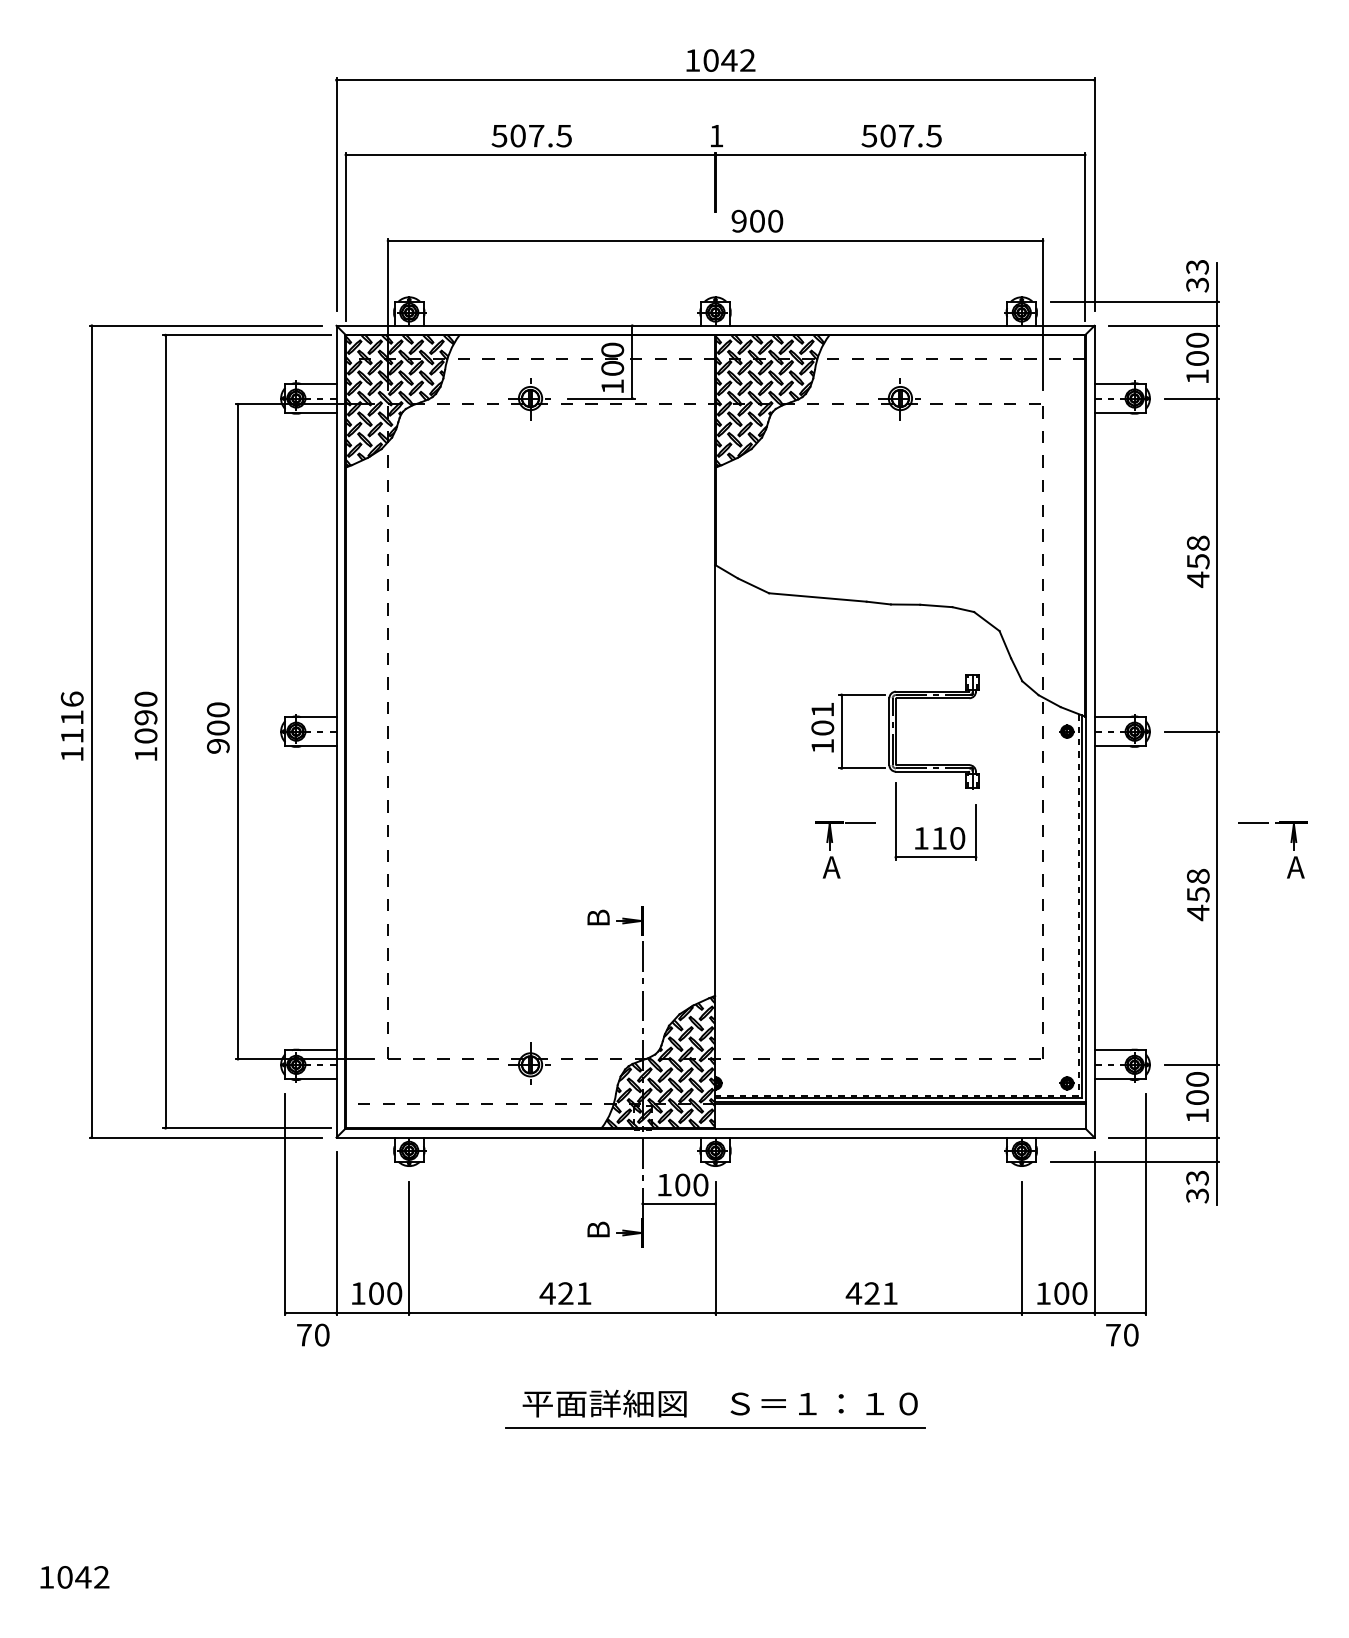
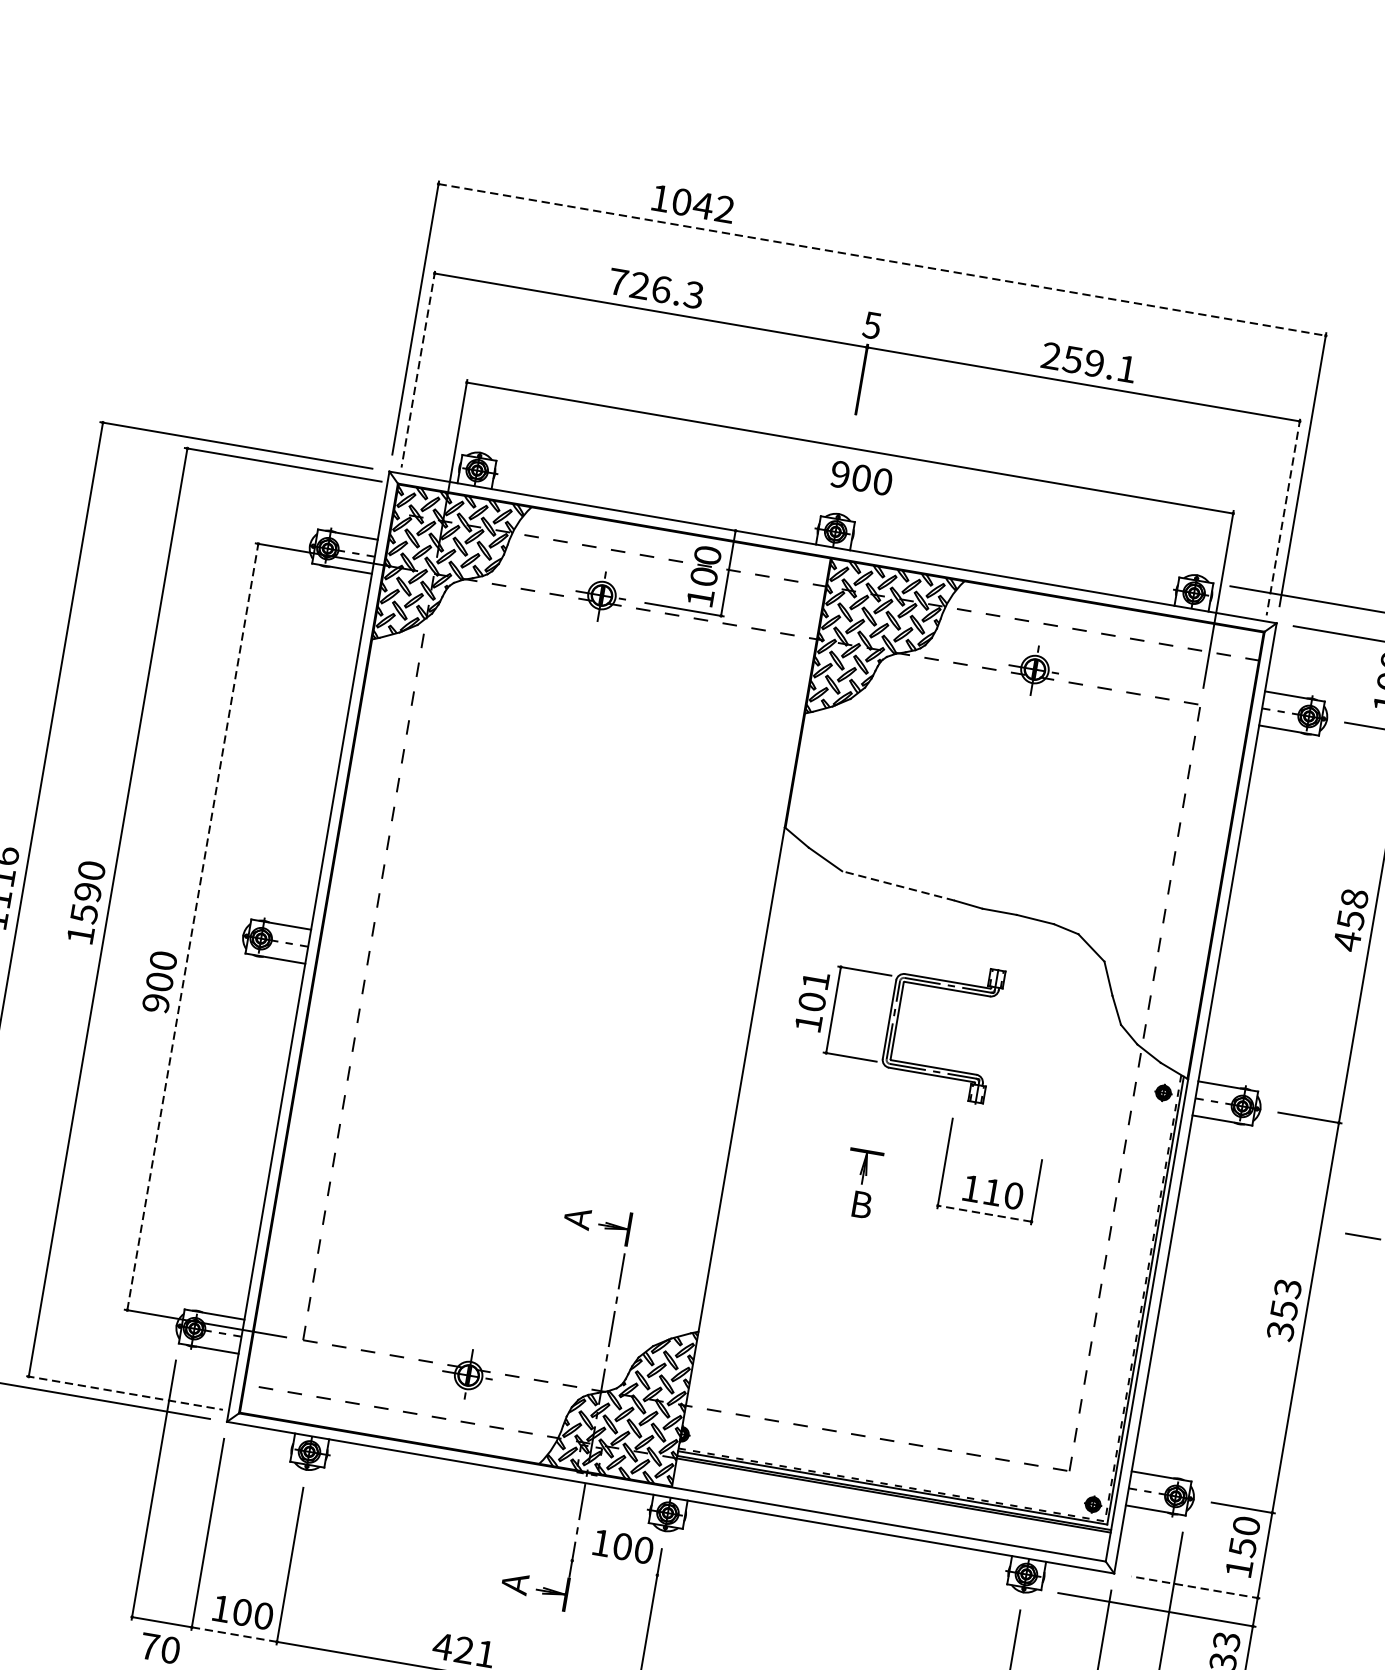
text: (720, 60) -> (692, 203), moved
line: (715, 80) -> (882, 260), solid -> dashed
text: (531, 135) -> (655, 287), 507.5 -> 726.3
text: (901, 135) -> (1088, 361), 507.5 -> 259.1
text: (716, 136) -> (872, 326), 1 -> 5
text: (757, 220) -> (861, 477), moved
line: (345, 236) -> (417, 368), solid -> dashed
line: (1085, 236) -> (1283, 516), solid -> dashed
line: (817, 597) -> (898, 885), solid -> dashed
text: (218, 727) -> (160, 981), moved
line: (237, 731) -> (192, 926), solid -> dashed
part: (895, 731) -> (896, 1020), moved
text: (145, 736) -> (83, 914), 1090 -> 1590
line: (859, 822) -> (902, 1157), removed
line: (935, 857) -> (984, 1213), solid -> dashed
text: (831, 867) -> (860, 1204), A -> B
text: (1197, 895) -> (1283, 1310), 458 -> 353
text: (598, 918) -> (577, 1217), B -> A
text: (1197, 1097) -> (1242, 1547), 100 -> 150
line: (247, 1128) -> (124, 1393), solid -> dashed
line: (1163, 1137) -> (1195, 1587), solid -> dashed
line: (678, 1203) -> (614, 1567), removed
text: (598, 1230) -> (515, 1583), B -> A
line: (373, 1313) -> (235, 1635), solid -> dashed

